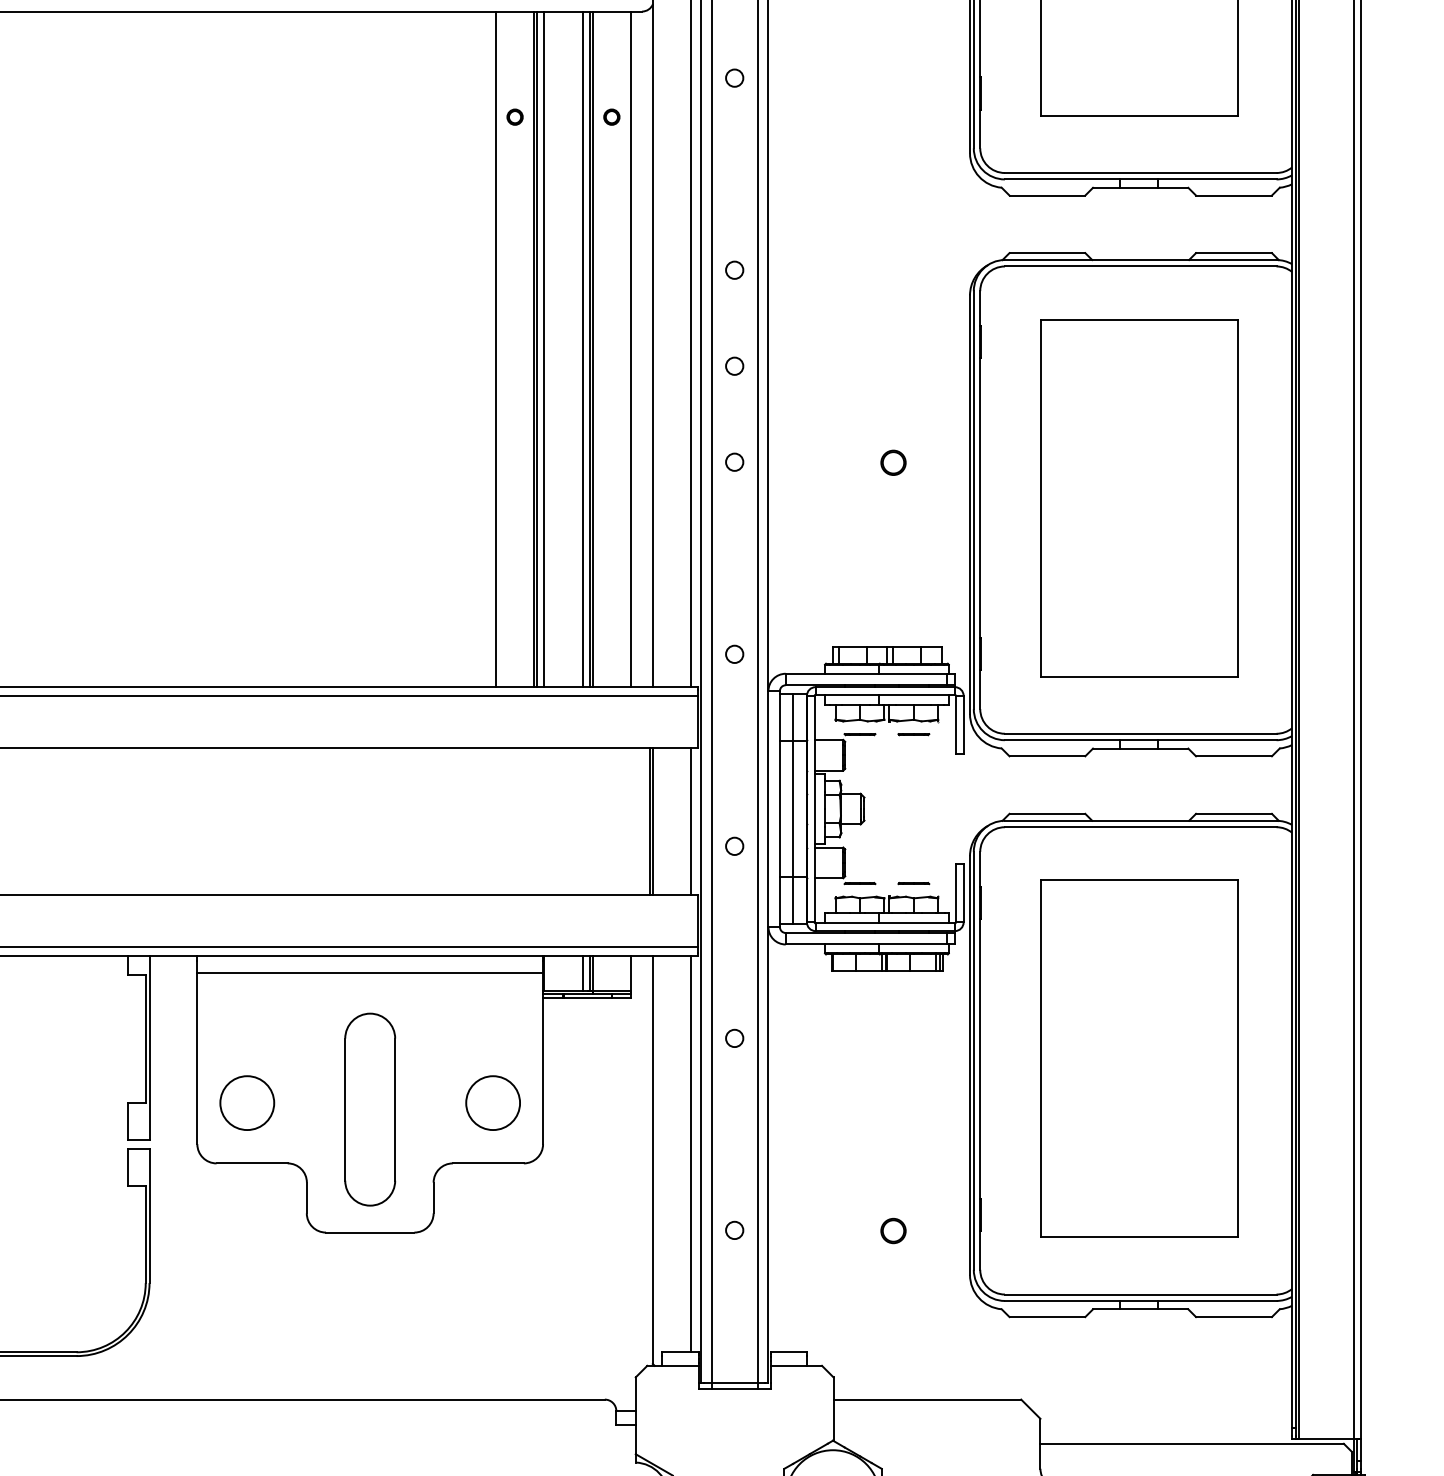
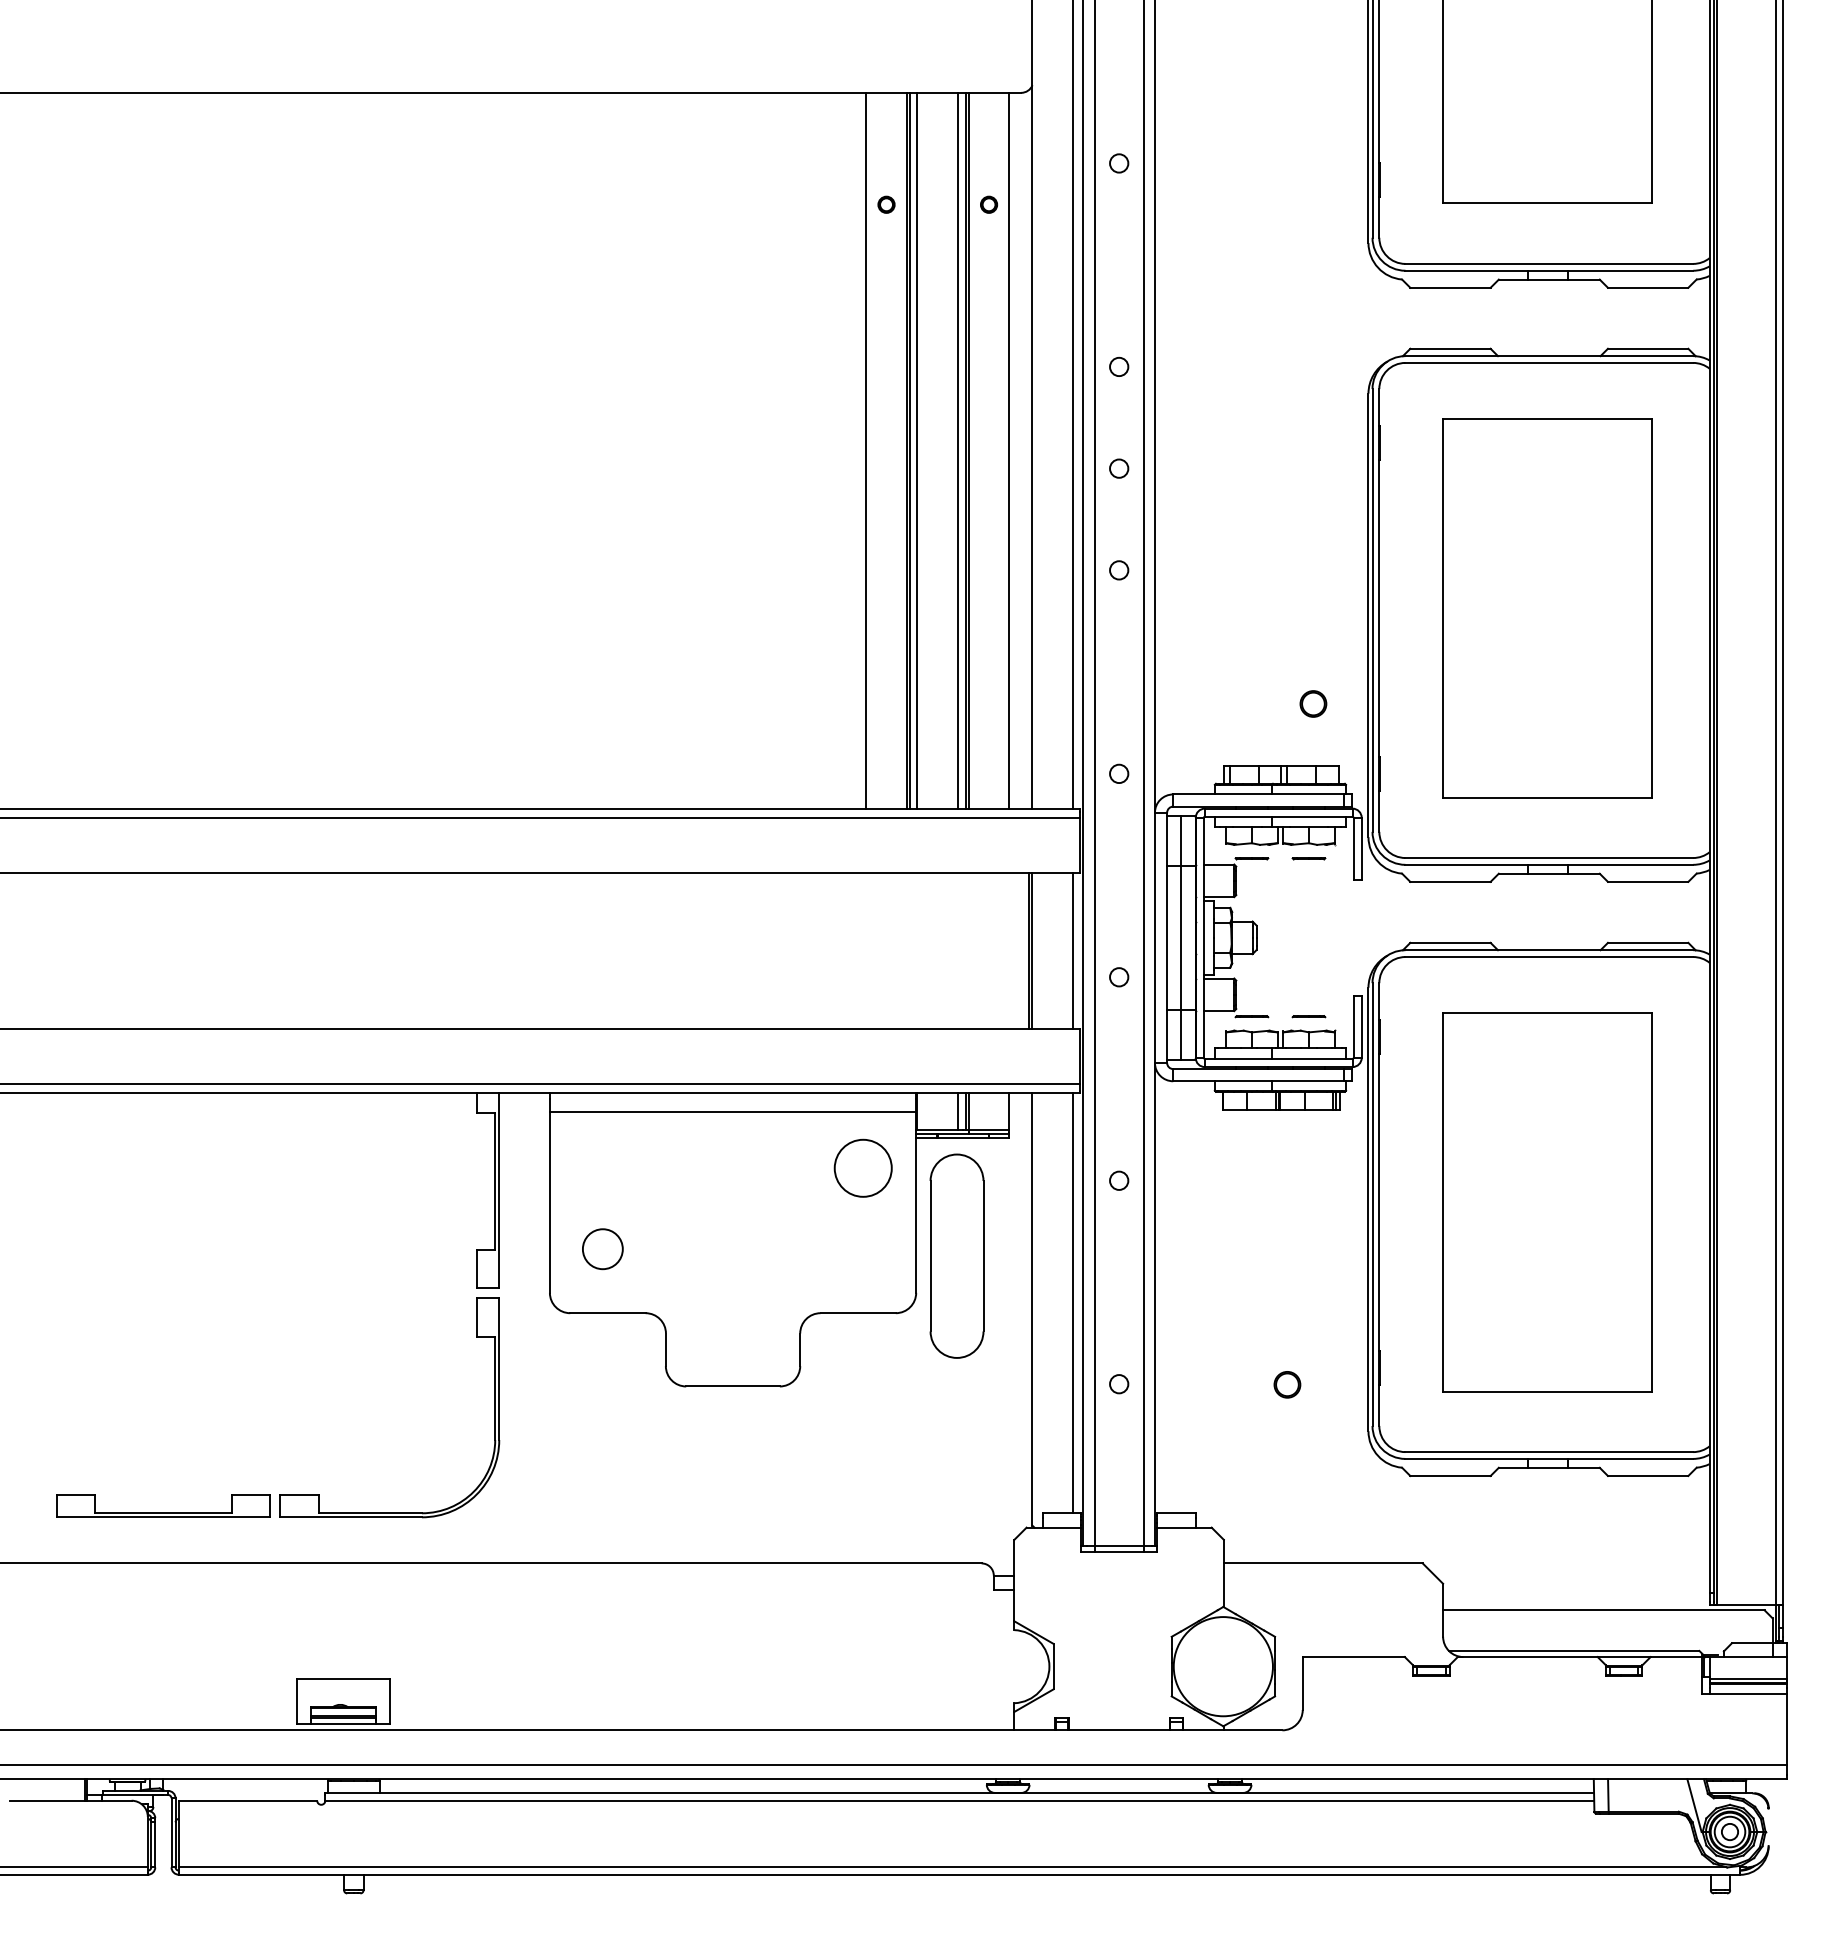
part: (893, 462) -> (1313, 703), moved
circle: (247, 1102) -> (602, 1248), size x0.7
circle: (492, 1102) -> (862, 1167), moved
part: (369, 1108) -> (956, 1255), moved

